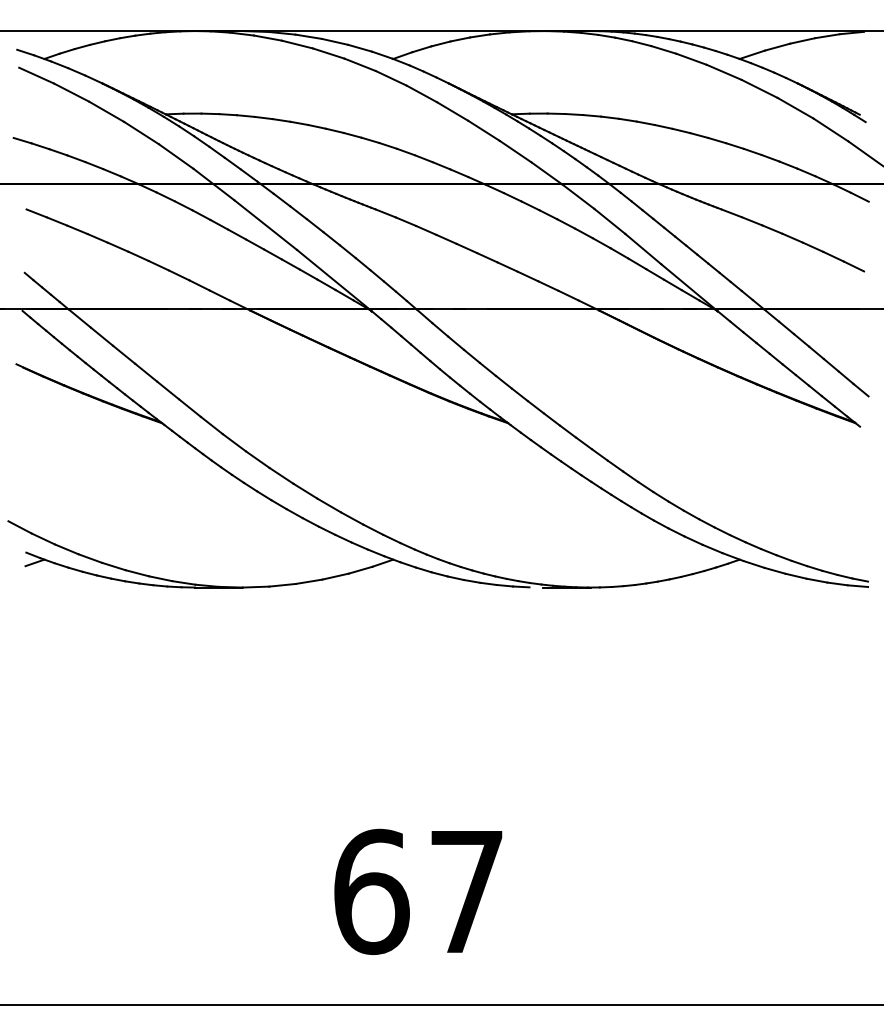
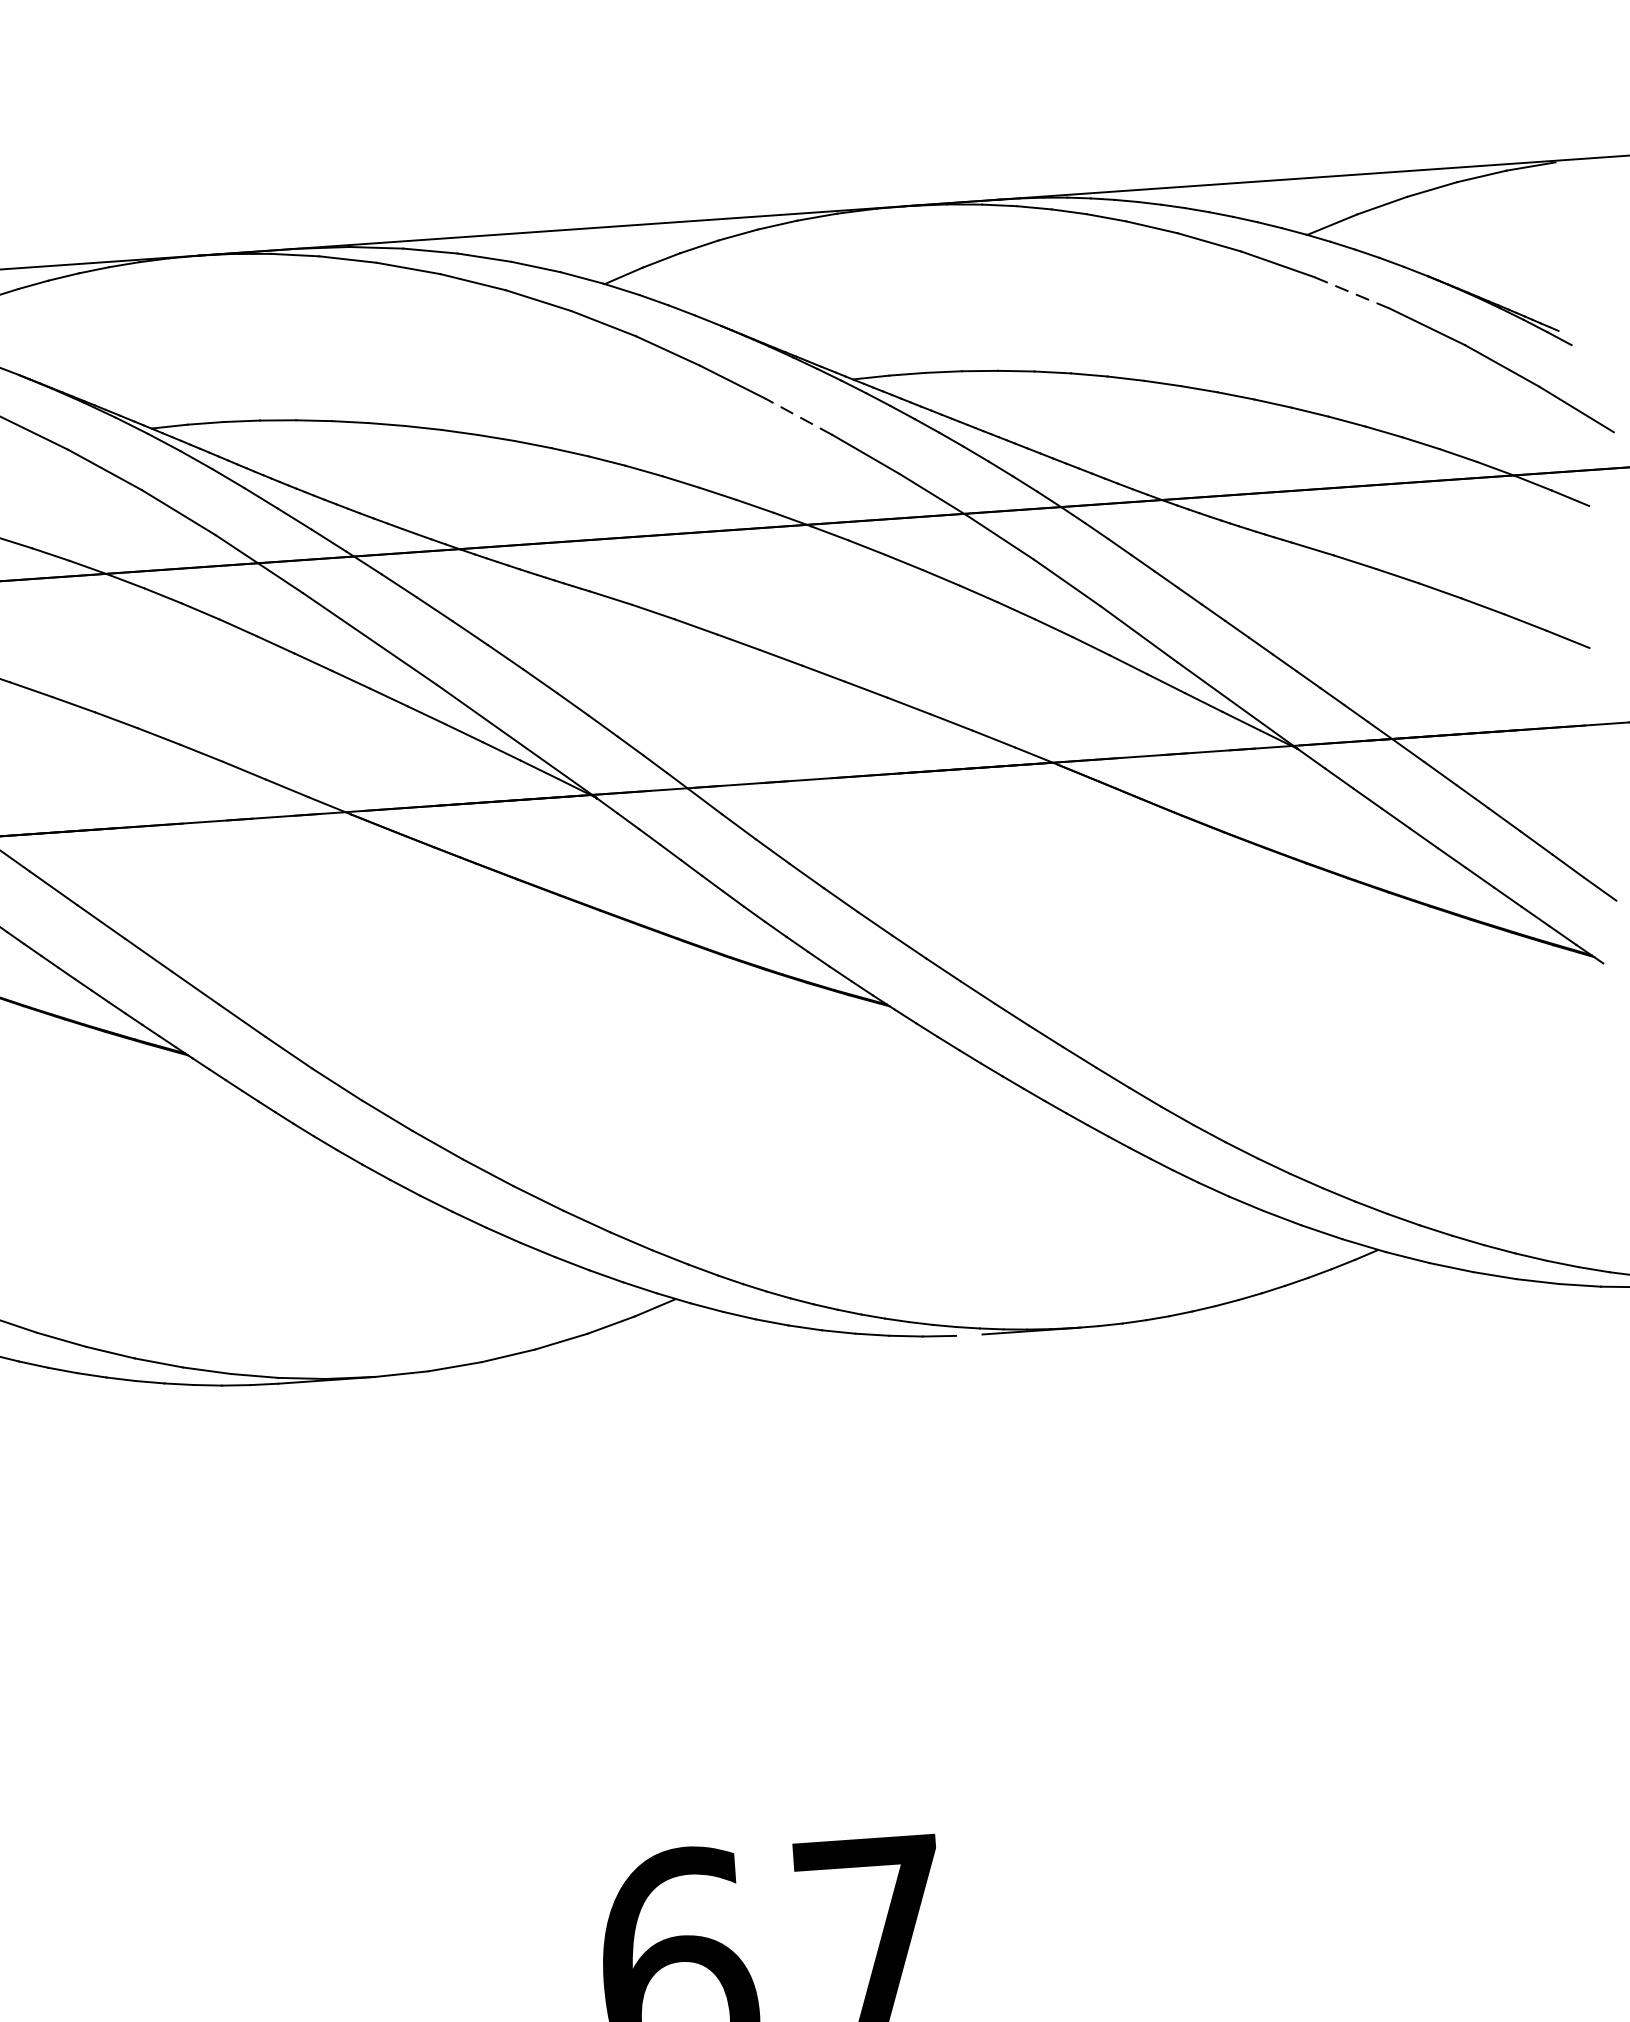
line: (759, 88) -> (1351, 292), solid -> dashed
line: (483, 130) -> (797, 416), solid -> dashed

